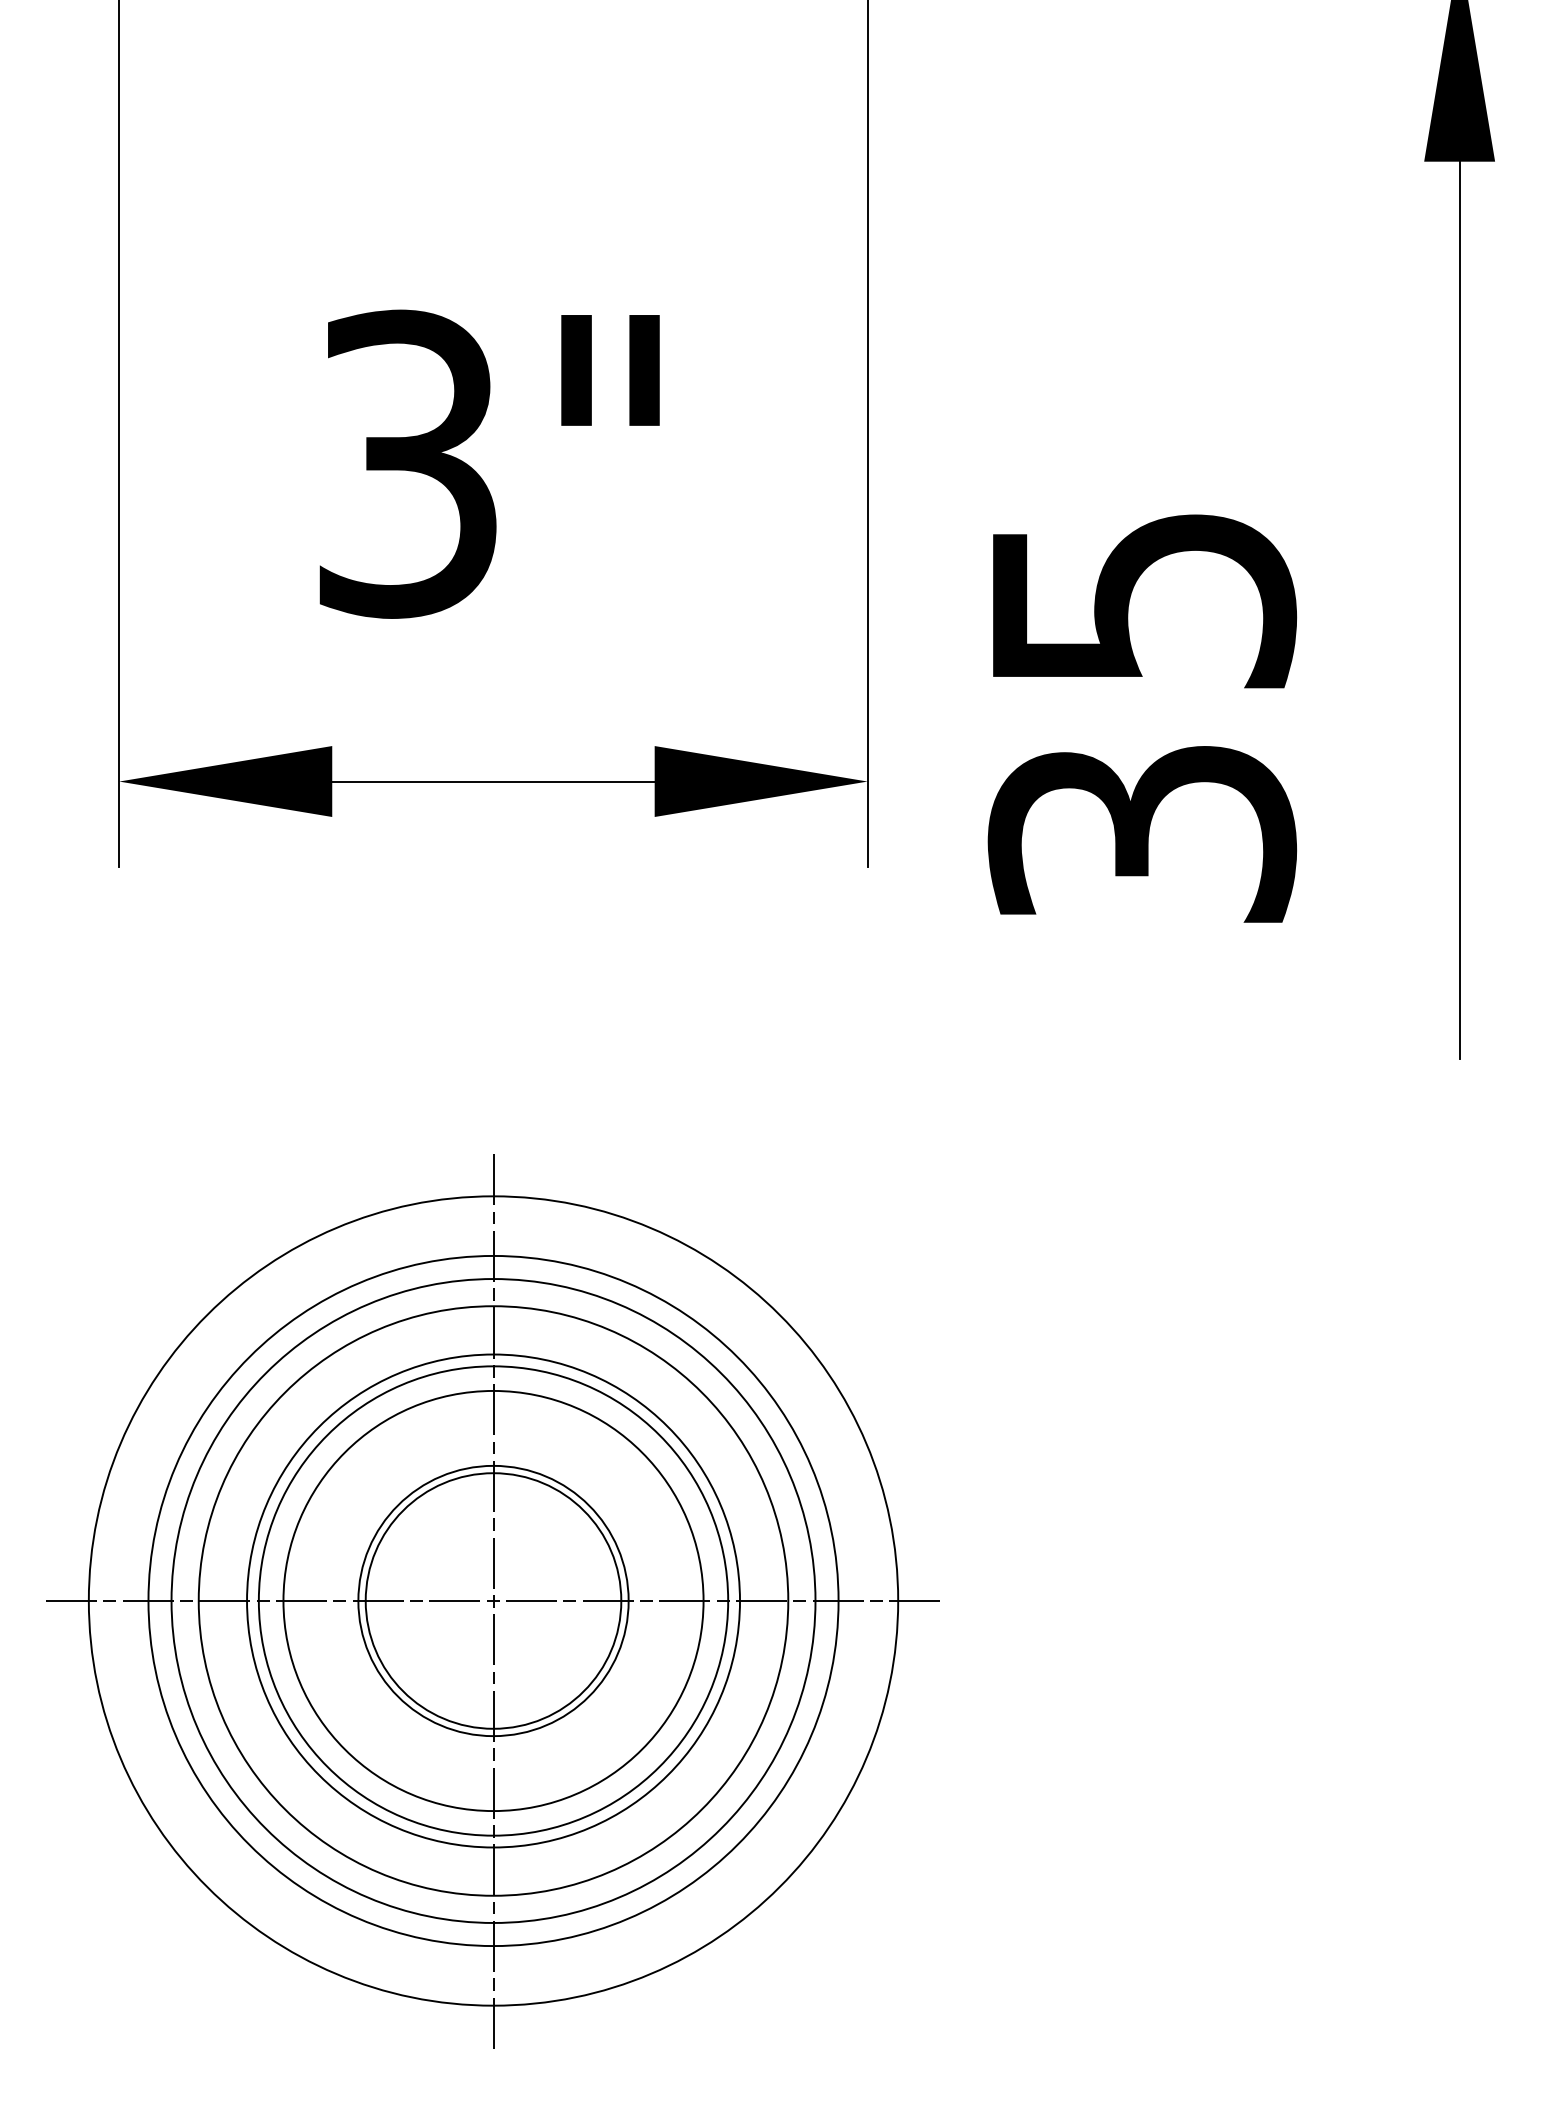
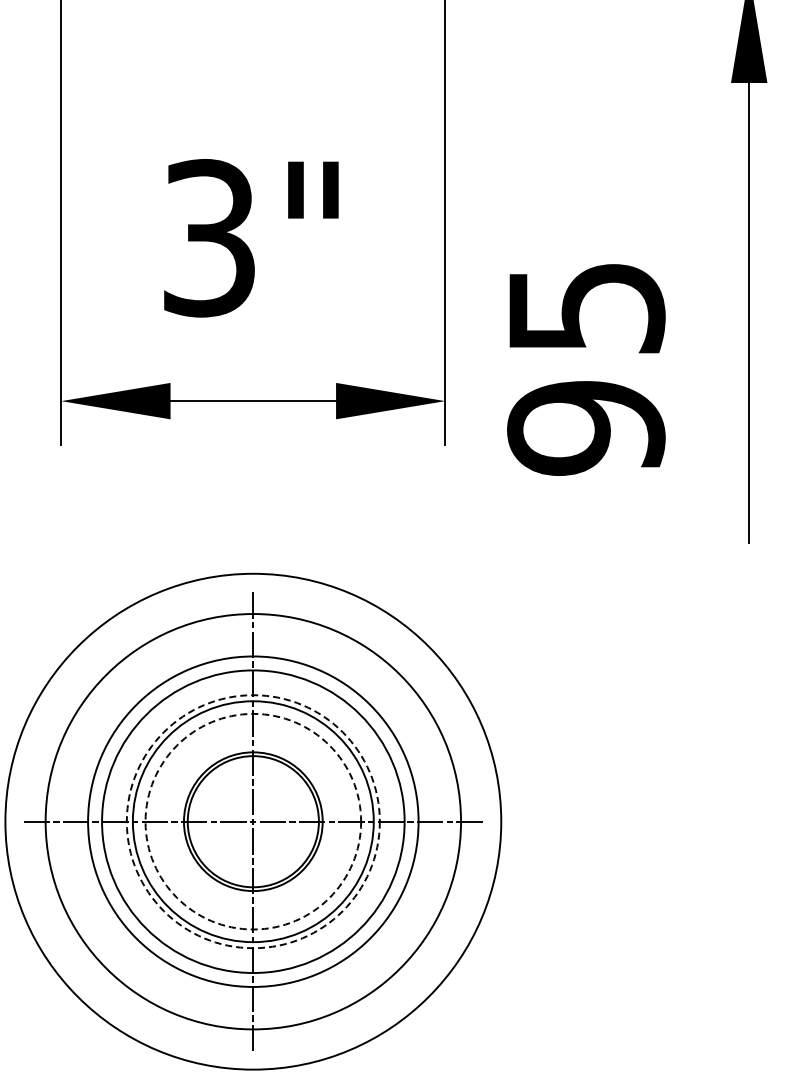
text: (1142, 834) -> (586, 428), 35 -> 95
circle: (491, 1600) -> (252, 821), solid -> dashed
circle: (493, 1600) -> (253, 821), size x1.4
circle: (493, 1600) -> (253, 821), solid -> dashed

